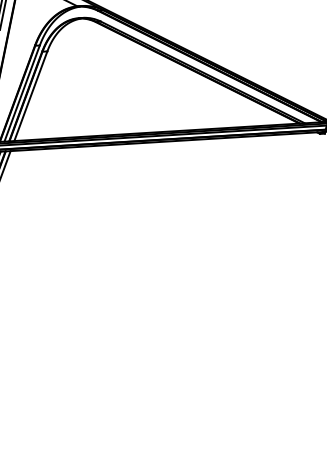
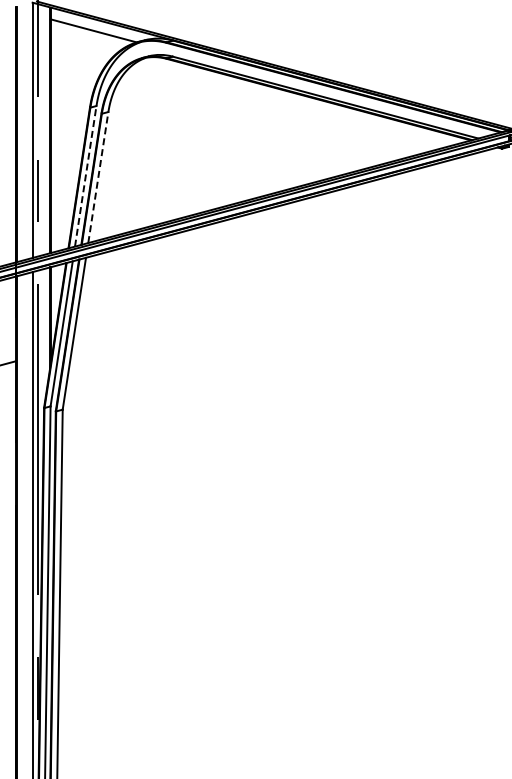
line: (22, 92) -> (85, 175), solid -> dashed
line: (30, 96) -> (98, 177), solid -> dashed

